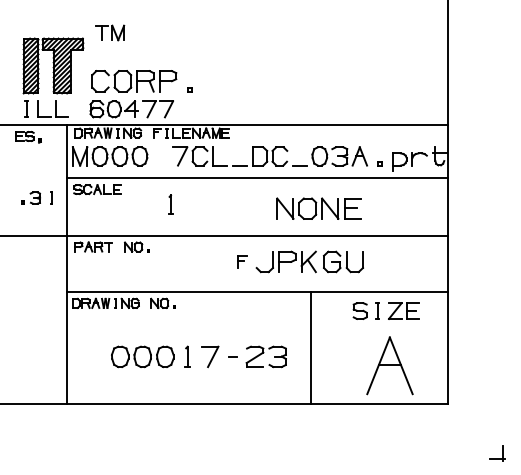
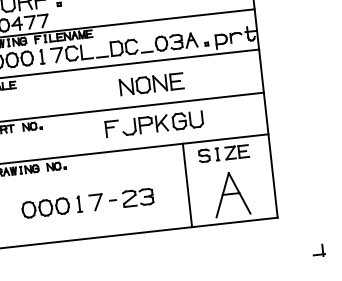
part: (170, 204) -> (41, 56), moved
part: (318, 208) -> (151, 84), moved
part: (242, 261) -> (112, 128), size x1.67
line: (311, 347) -> (187, 185), moved

